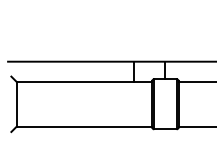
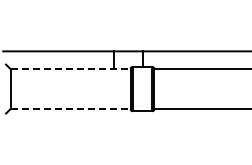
line: (84, 82) -> (70, 69), solid -> dashed
line: (84, 126) -> (70, 108), solid -> dashed

